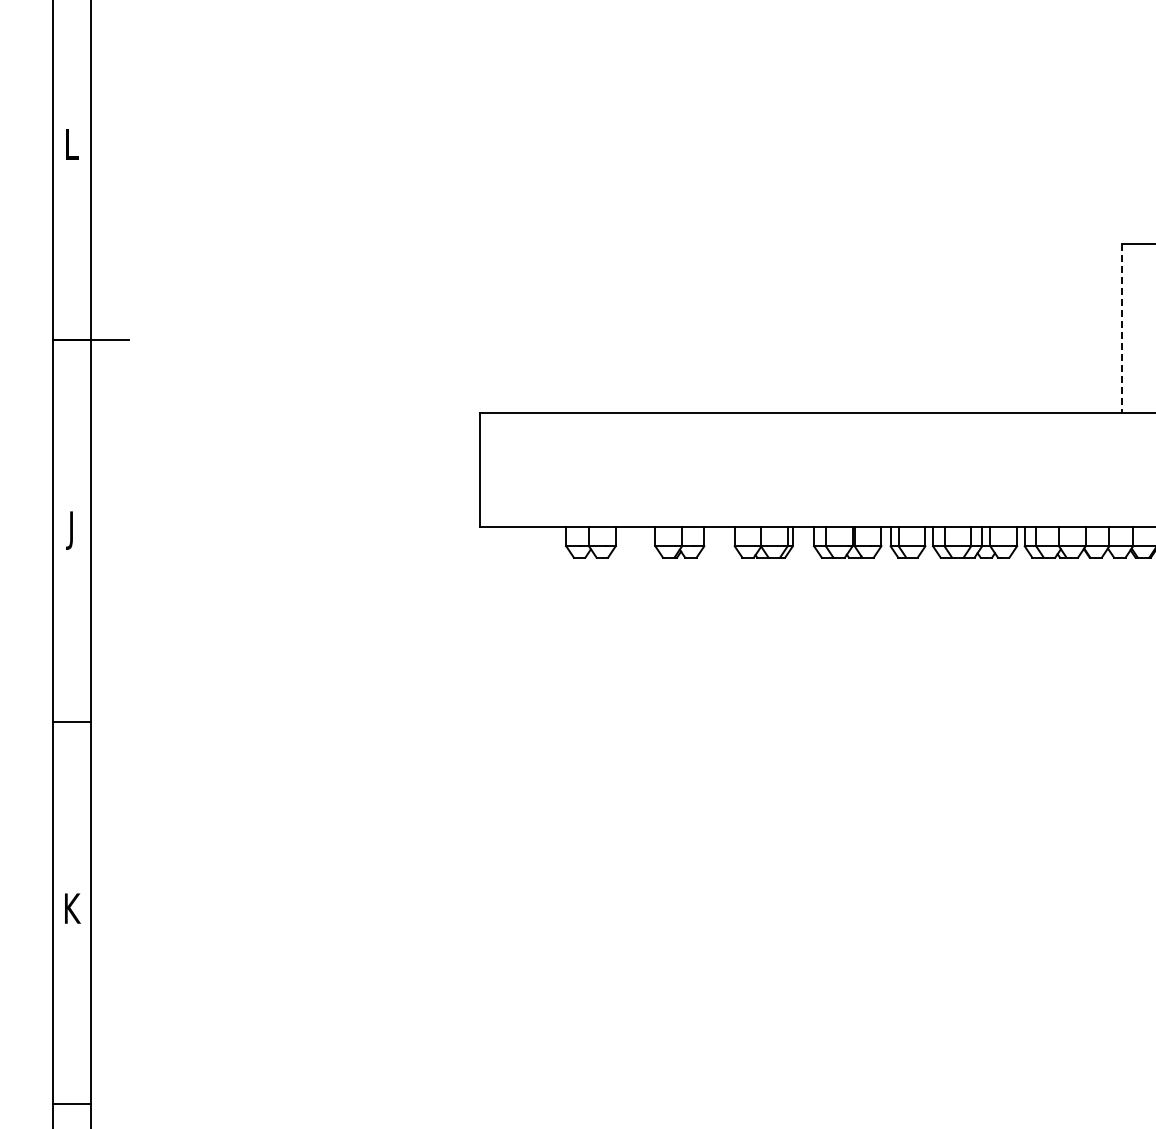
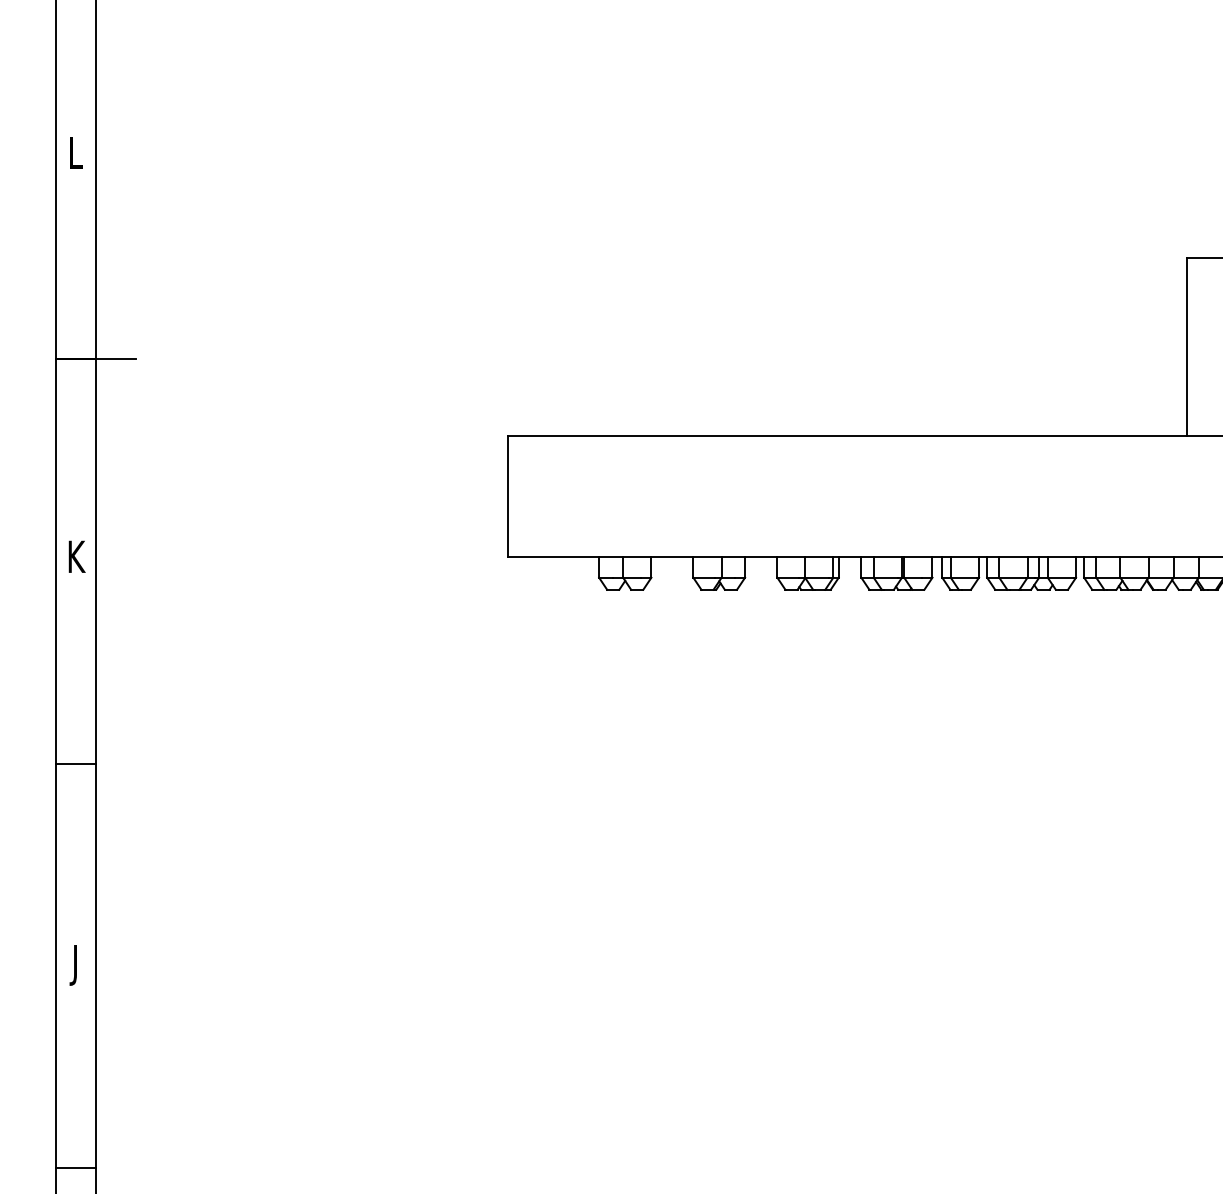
line: (1122, 328) -> (1187, 347), dashed -> solid
text: (72, 530) -> (76, 561), J -> K
text: (72, 912) -> (76, 965), K -> J

